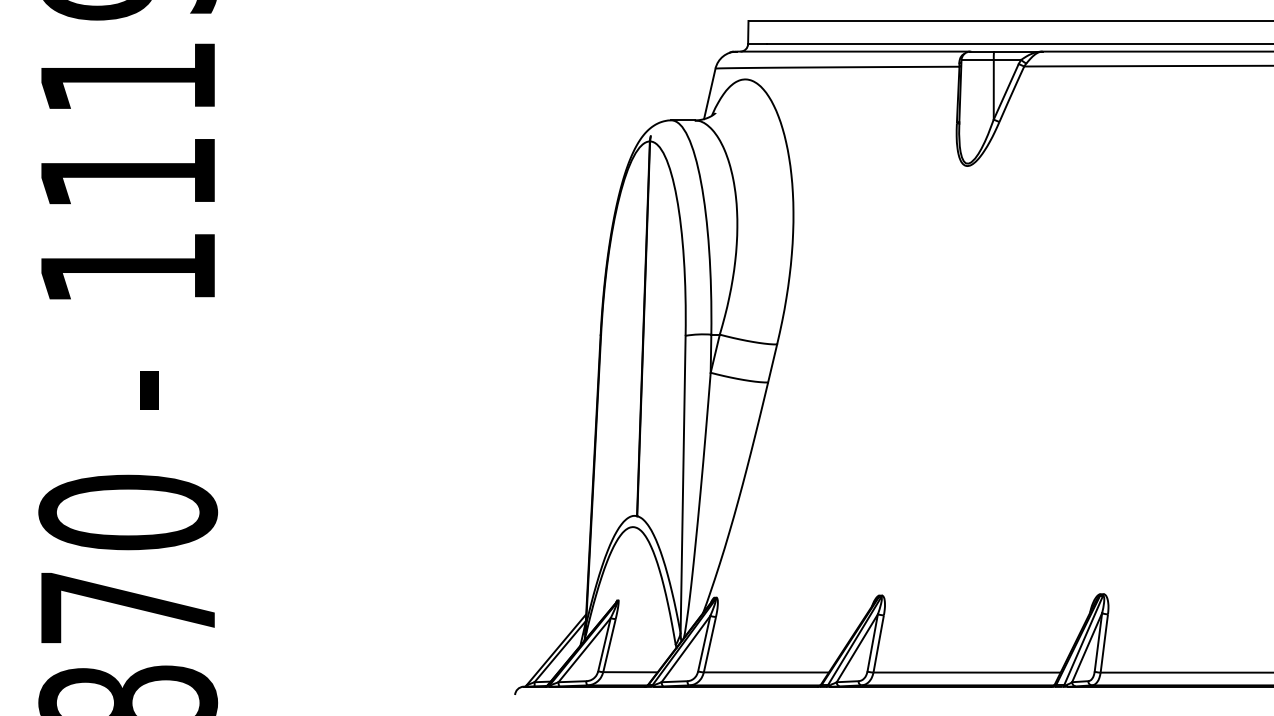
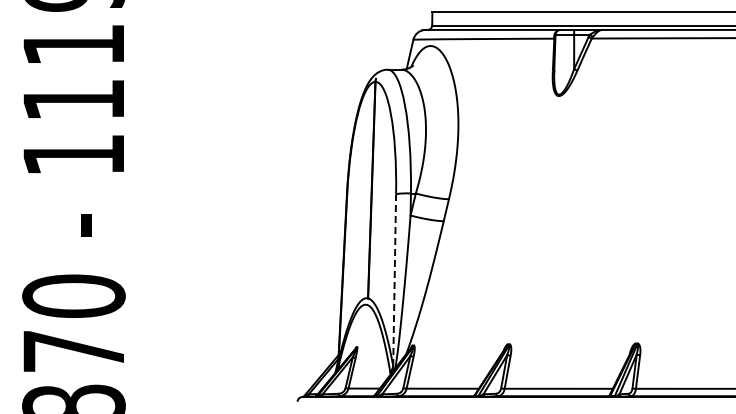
line: (682, 485) -> (394, 280), solid -> dashed

